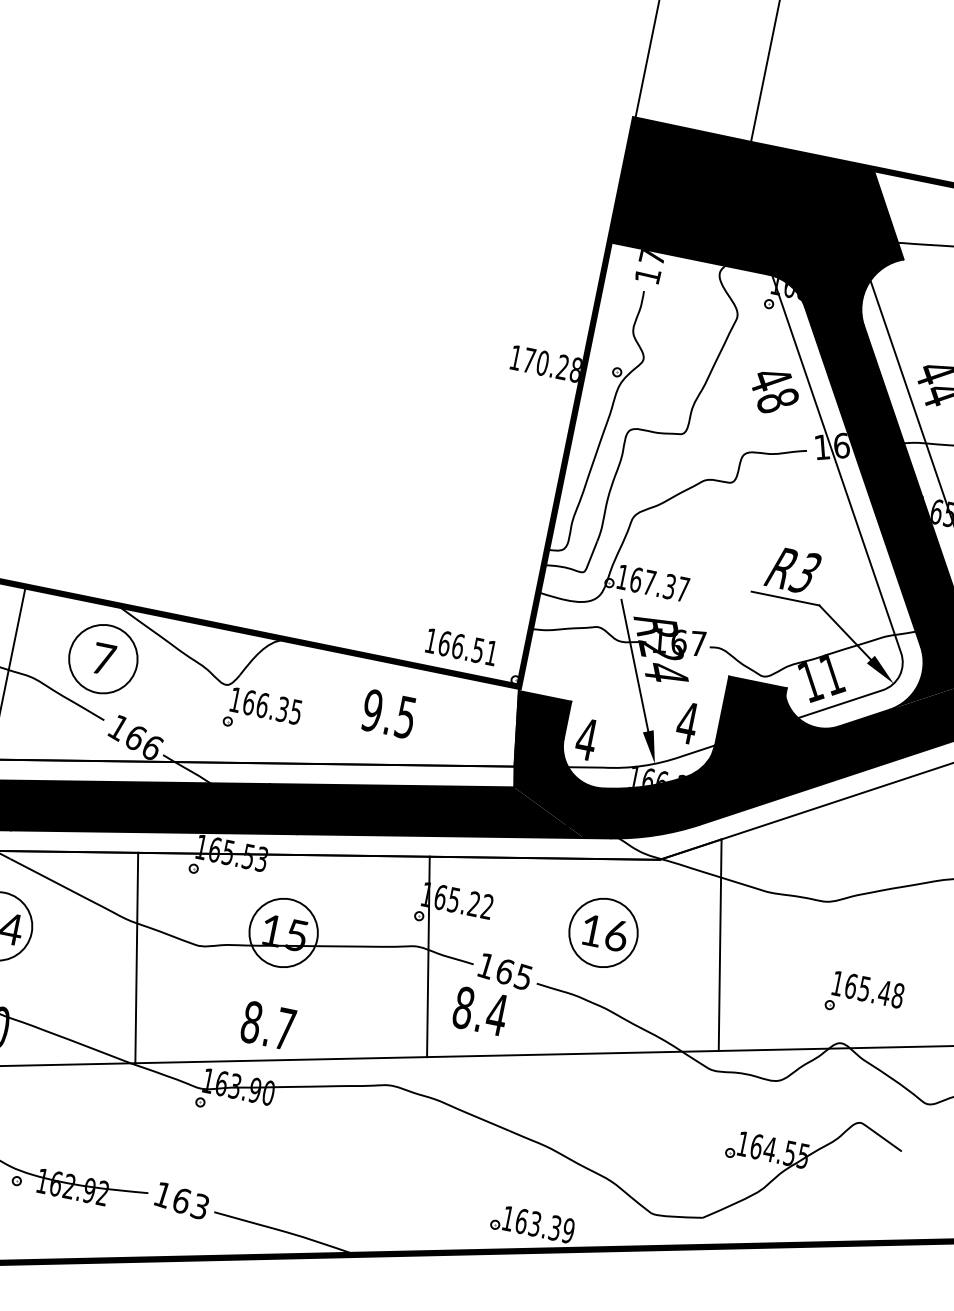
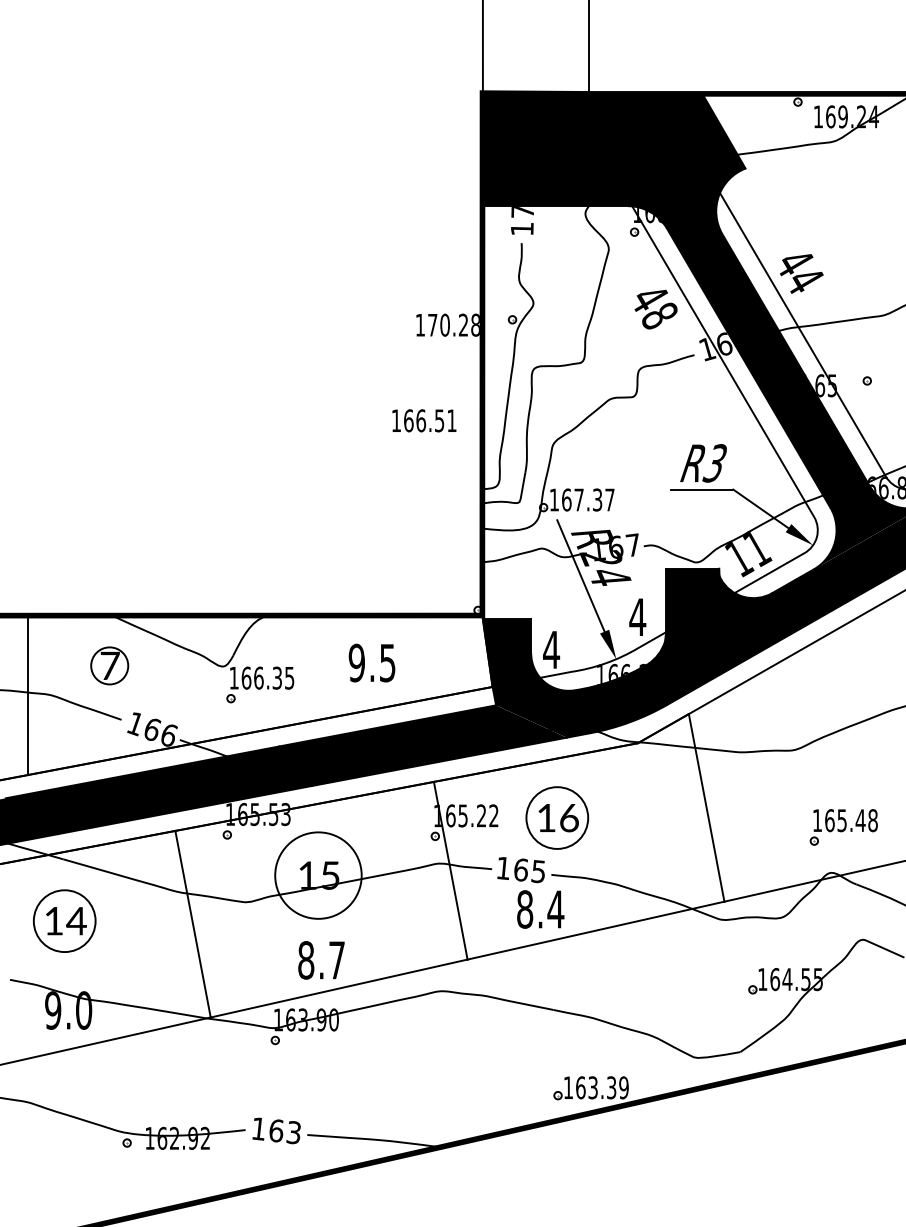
text: (461, 646) -> (424, 420), moved
circle: (103, 658) -> (109, 665), size x0.6
circle: (283, 932) -> (318, 875), size x1.4
part: (603, 932) -> (557, 817), moved
text: (480, 1011) -> (540, 909), moved

